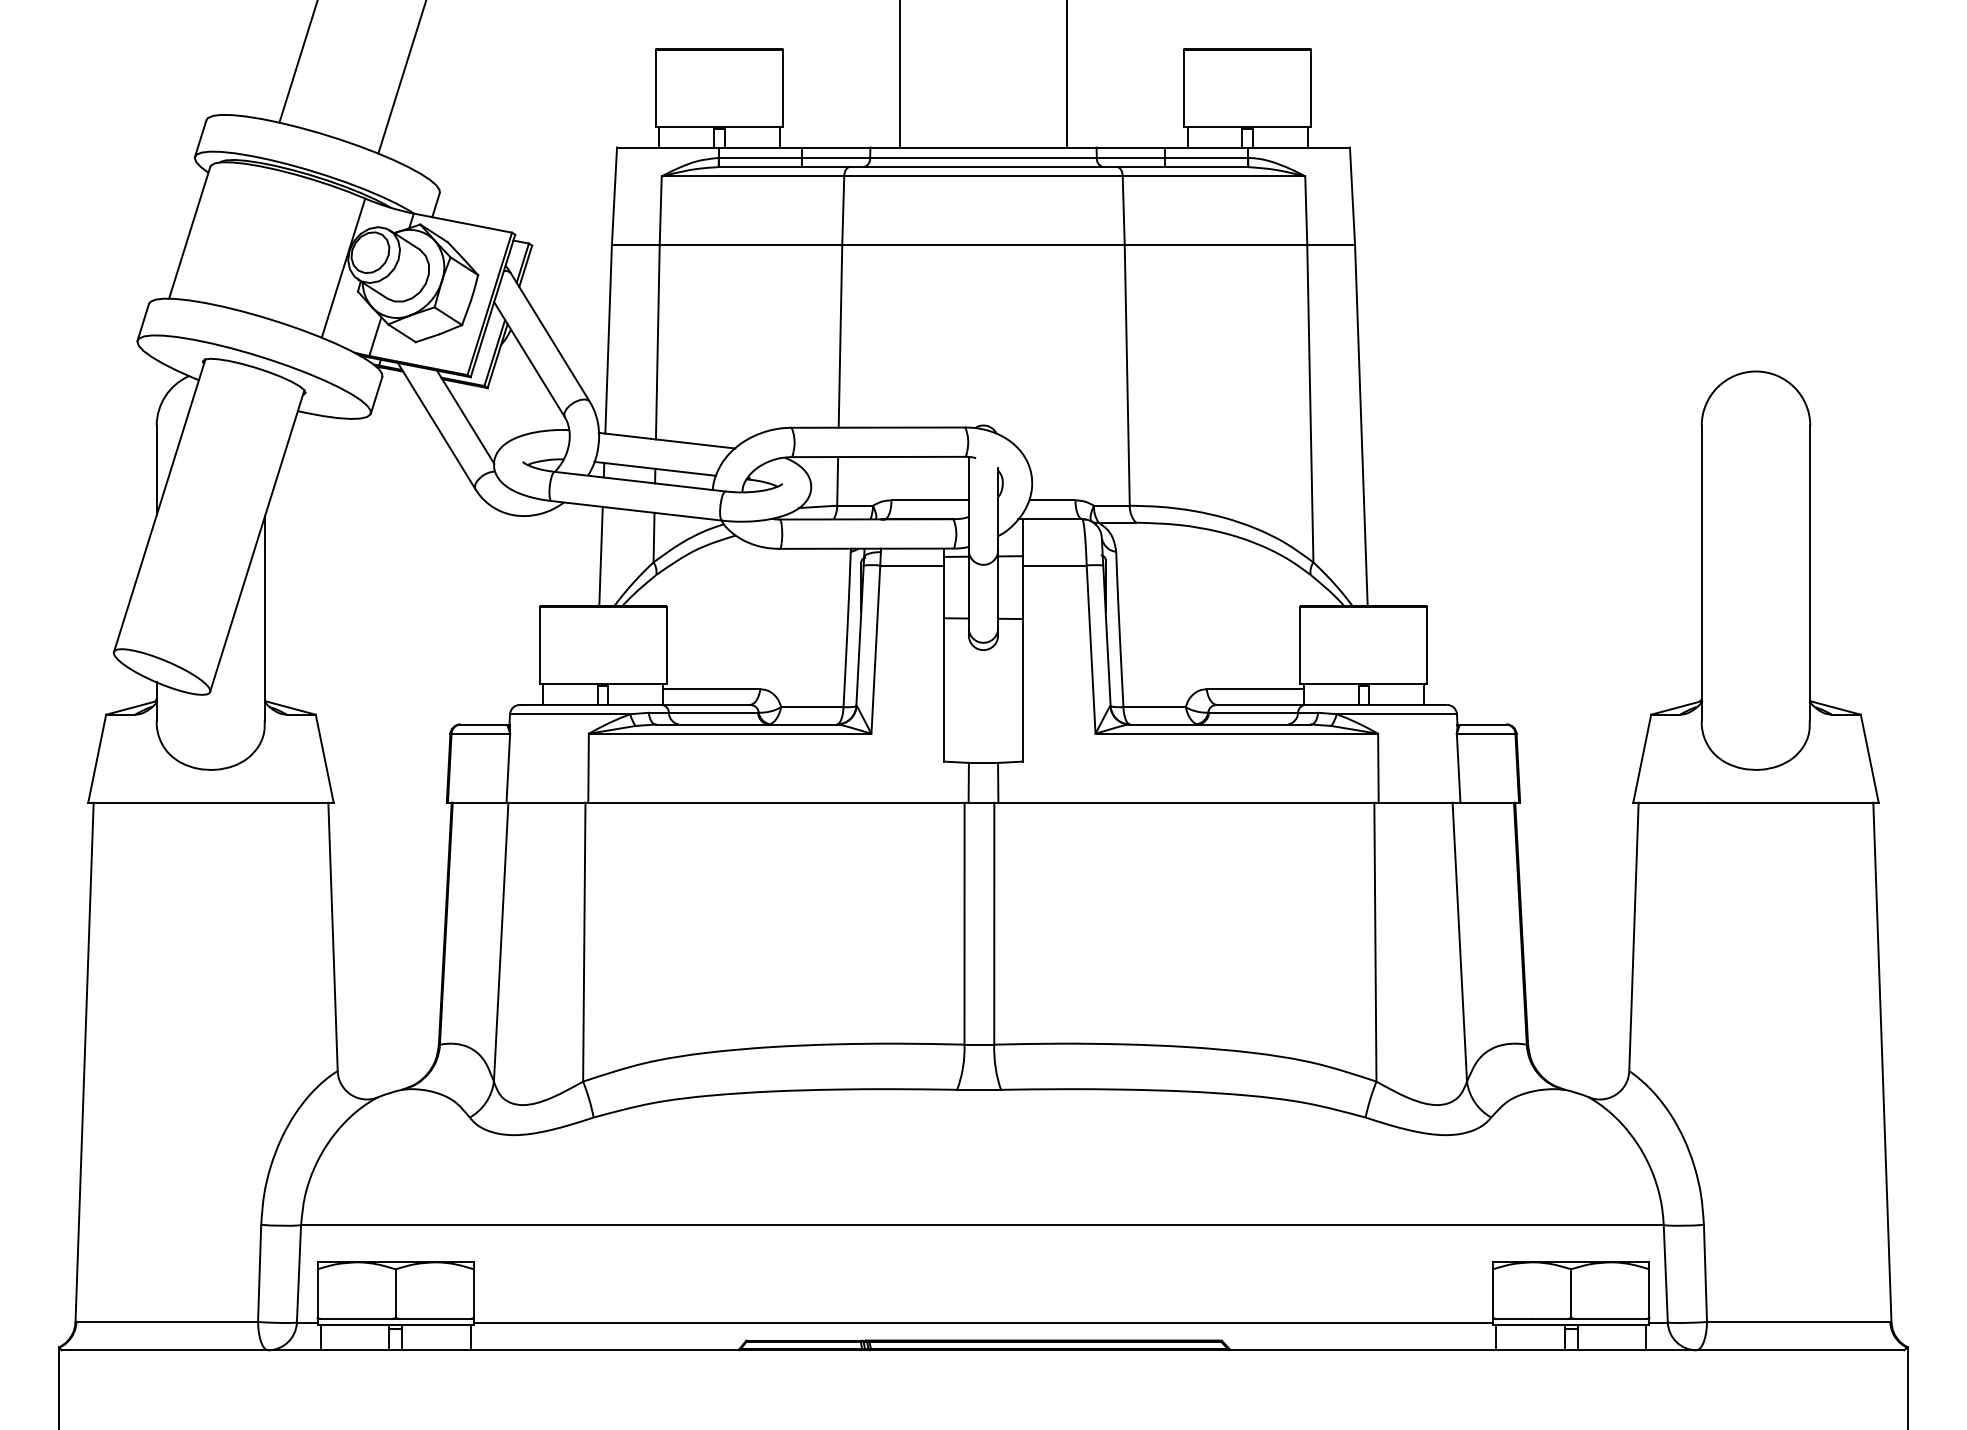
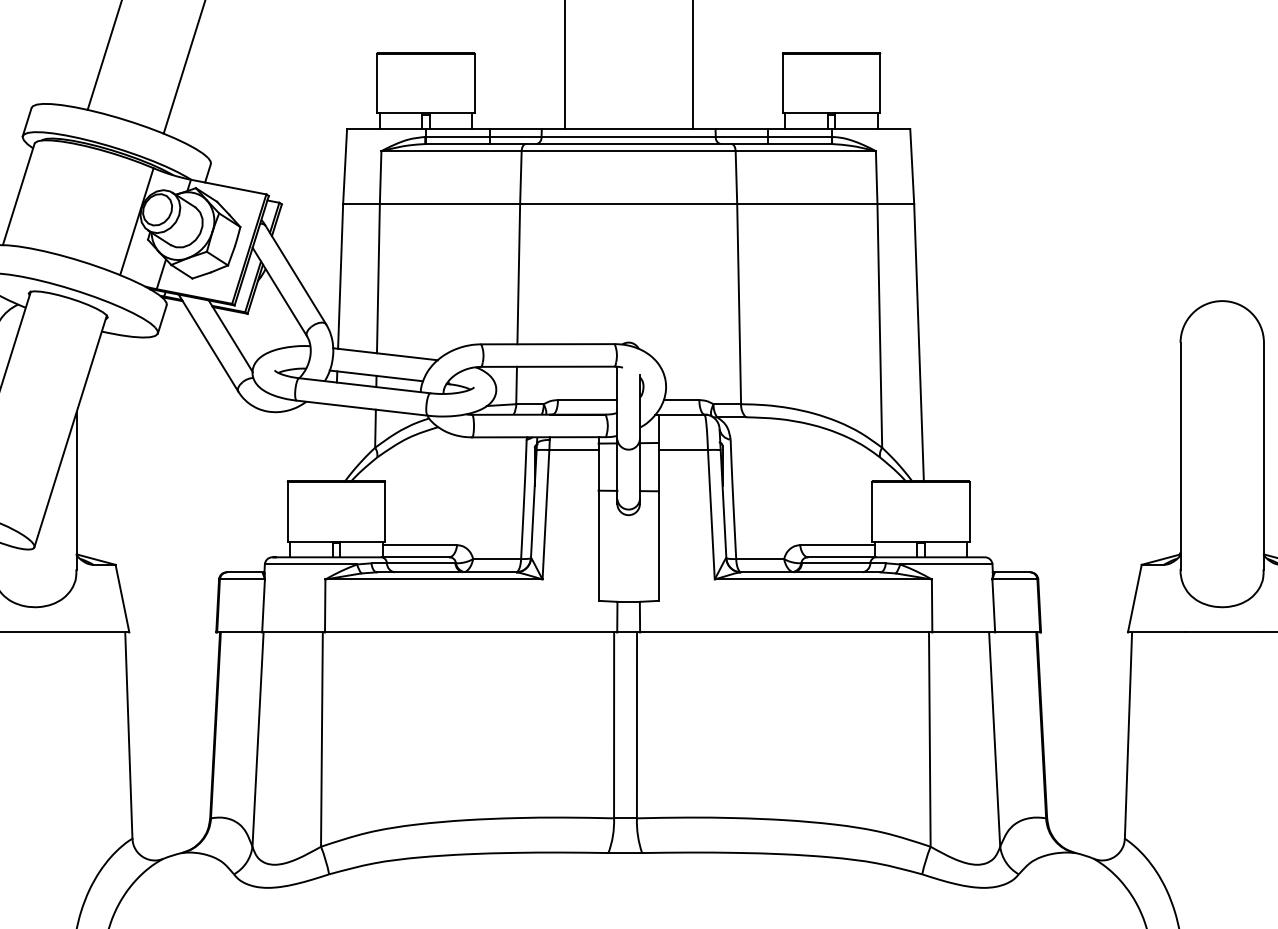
line: (600, 556) -> (334, 443), removed

